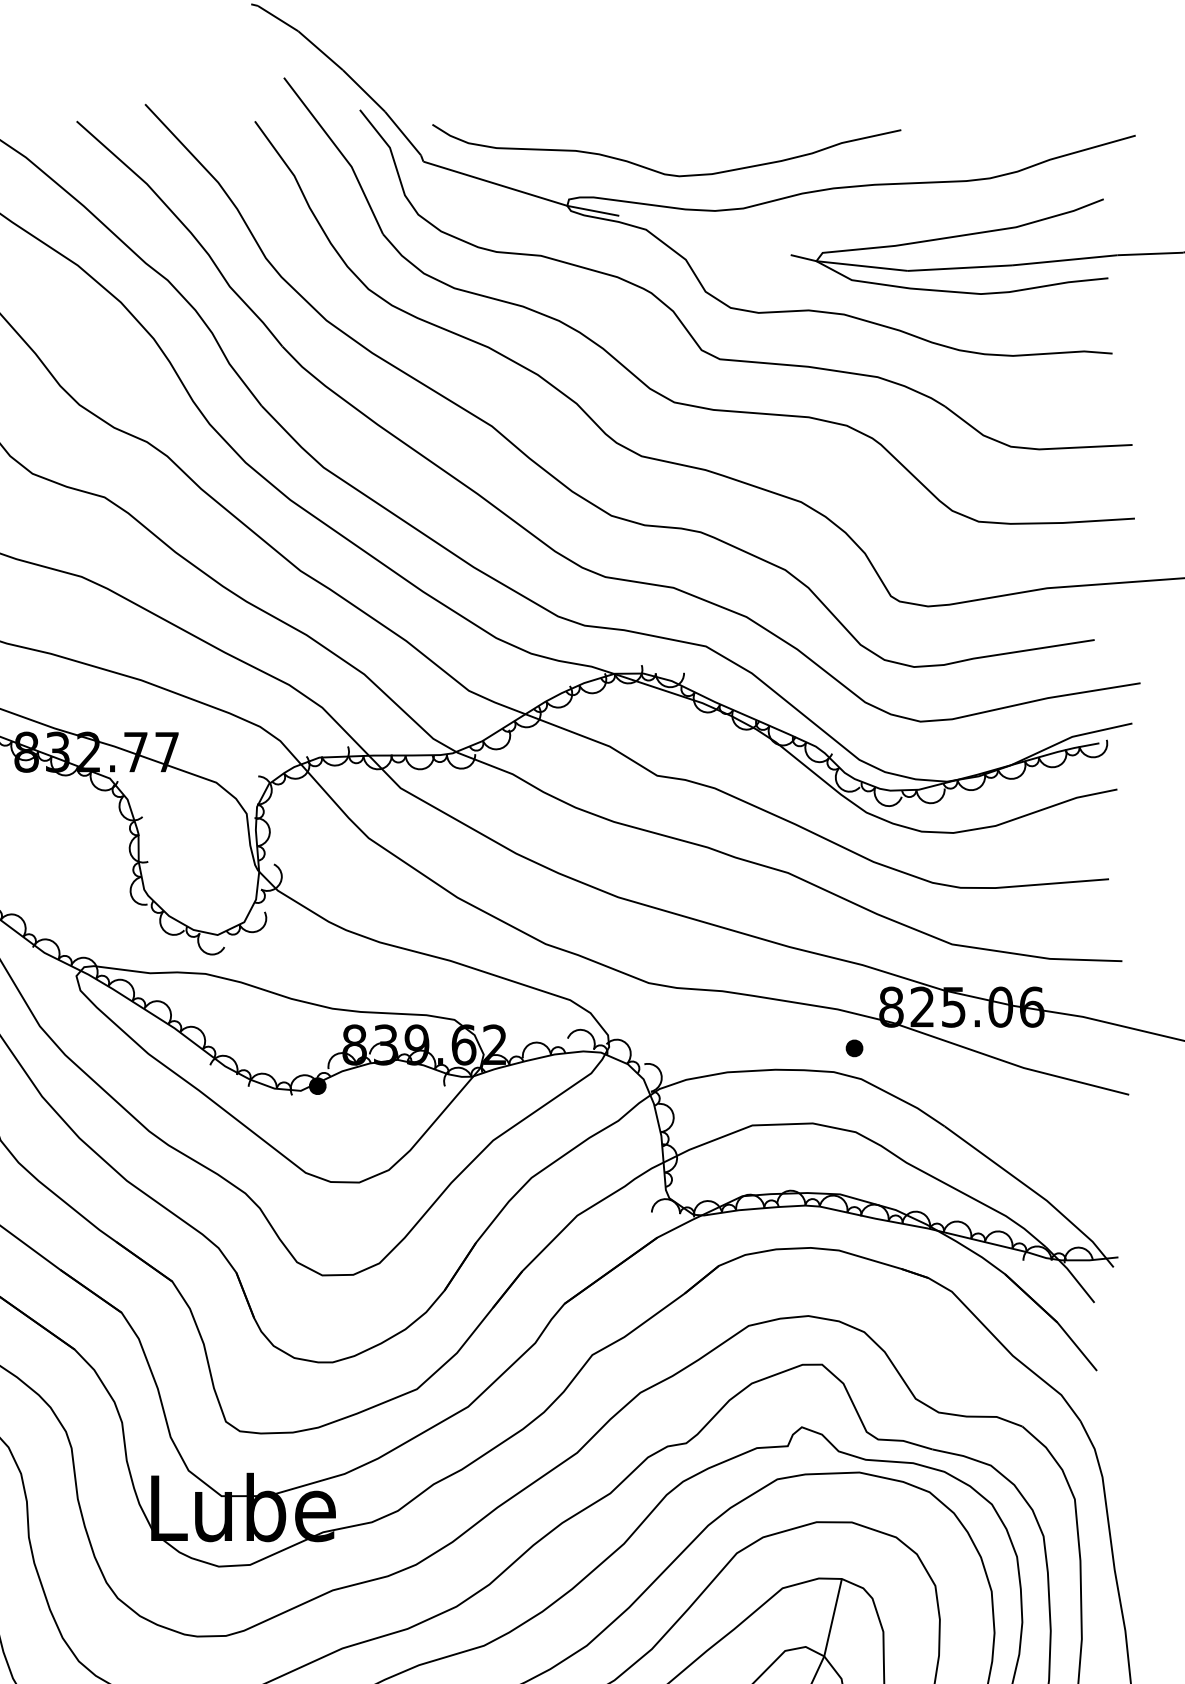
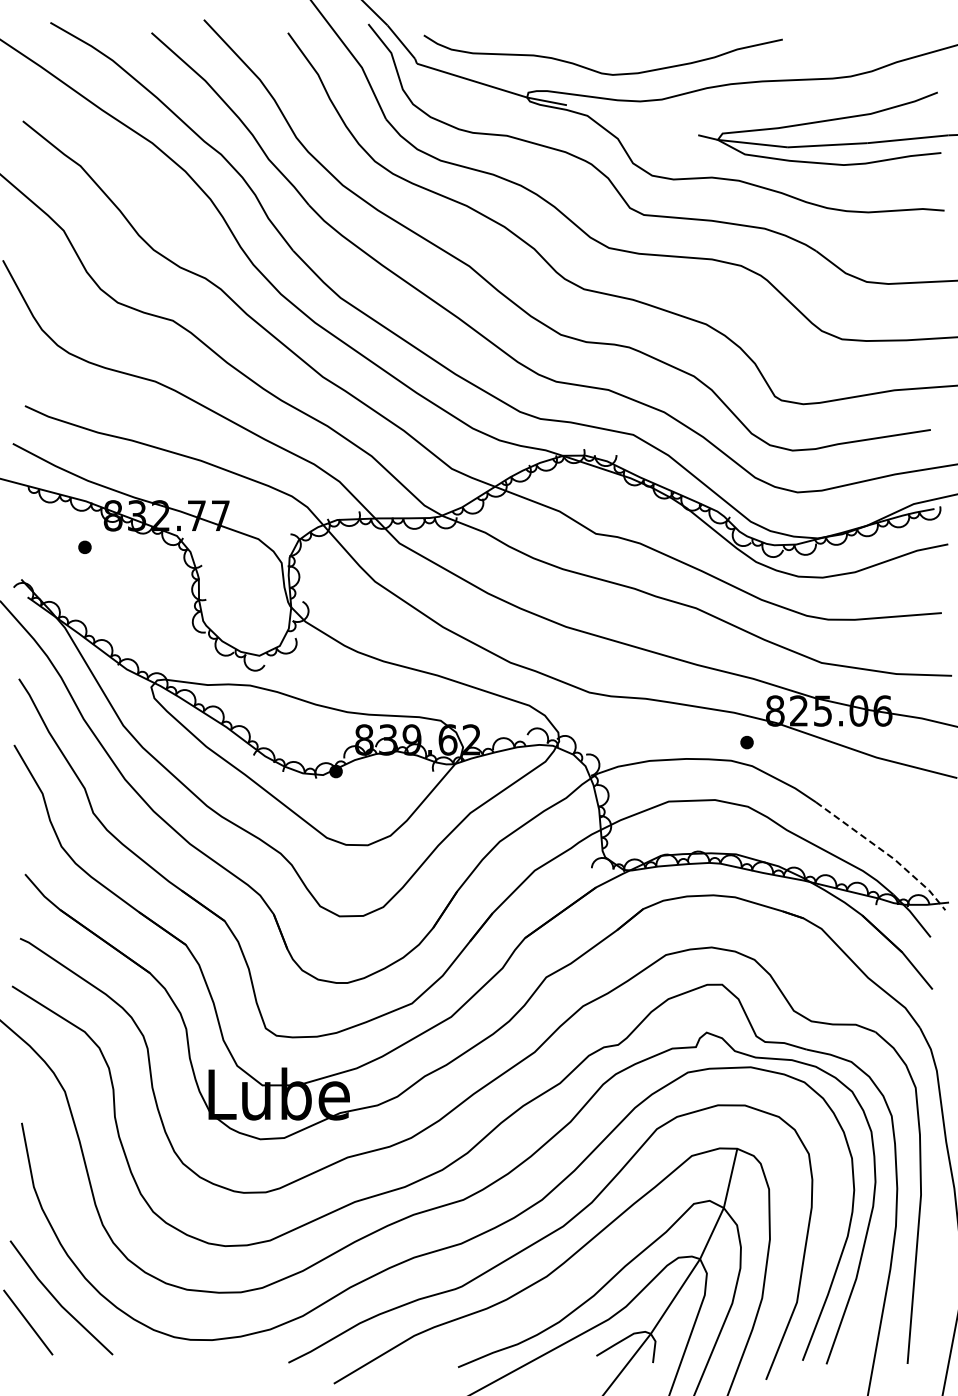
line: (1036, 1193) -> (886, 853), solid -> dashed

